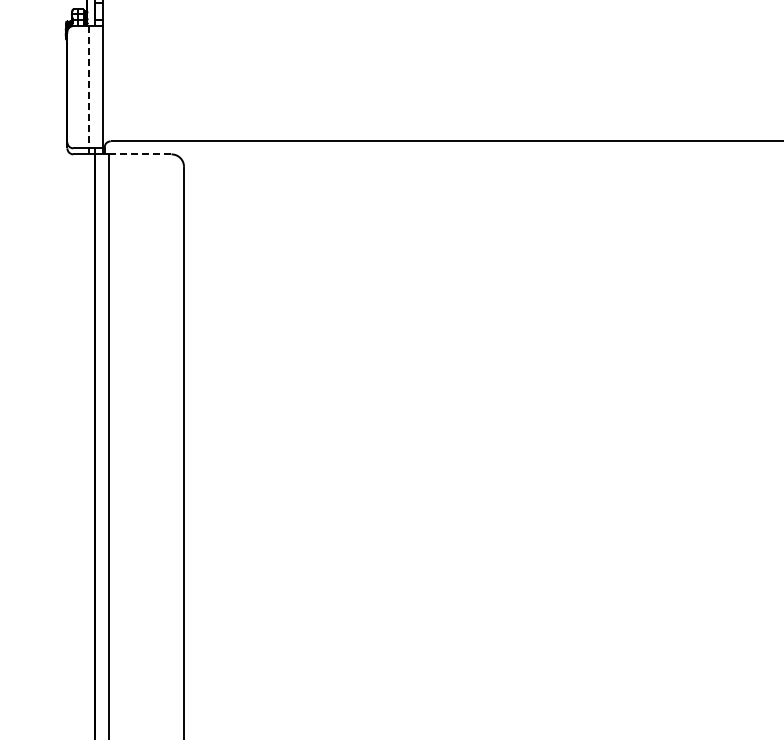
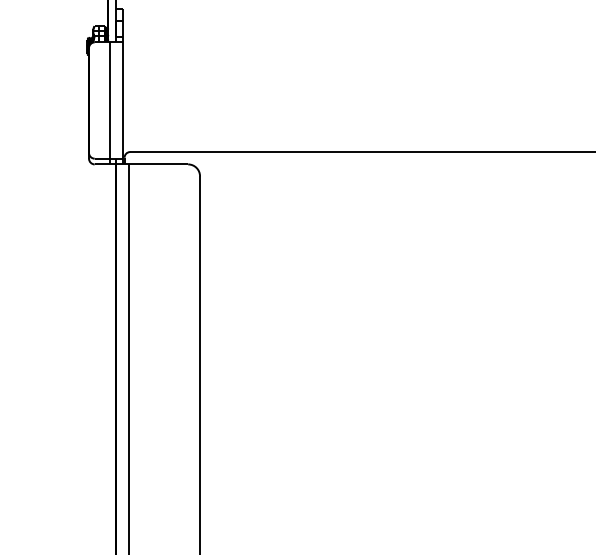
line: (89, 87) -> (110, 100), dashed -> solid
line: (140, 154) -> (158, 164), dashed -> solid

